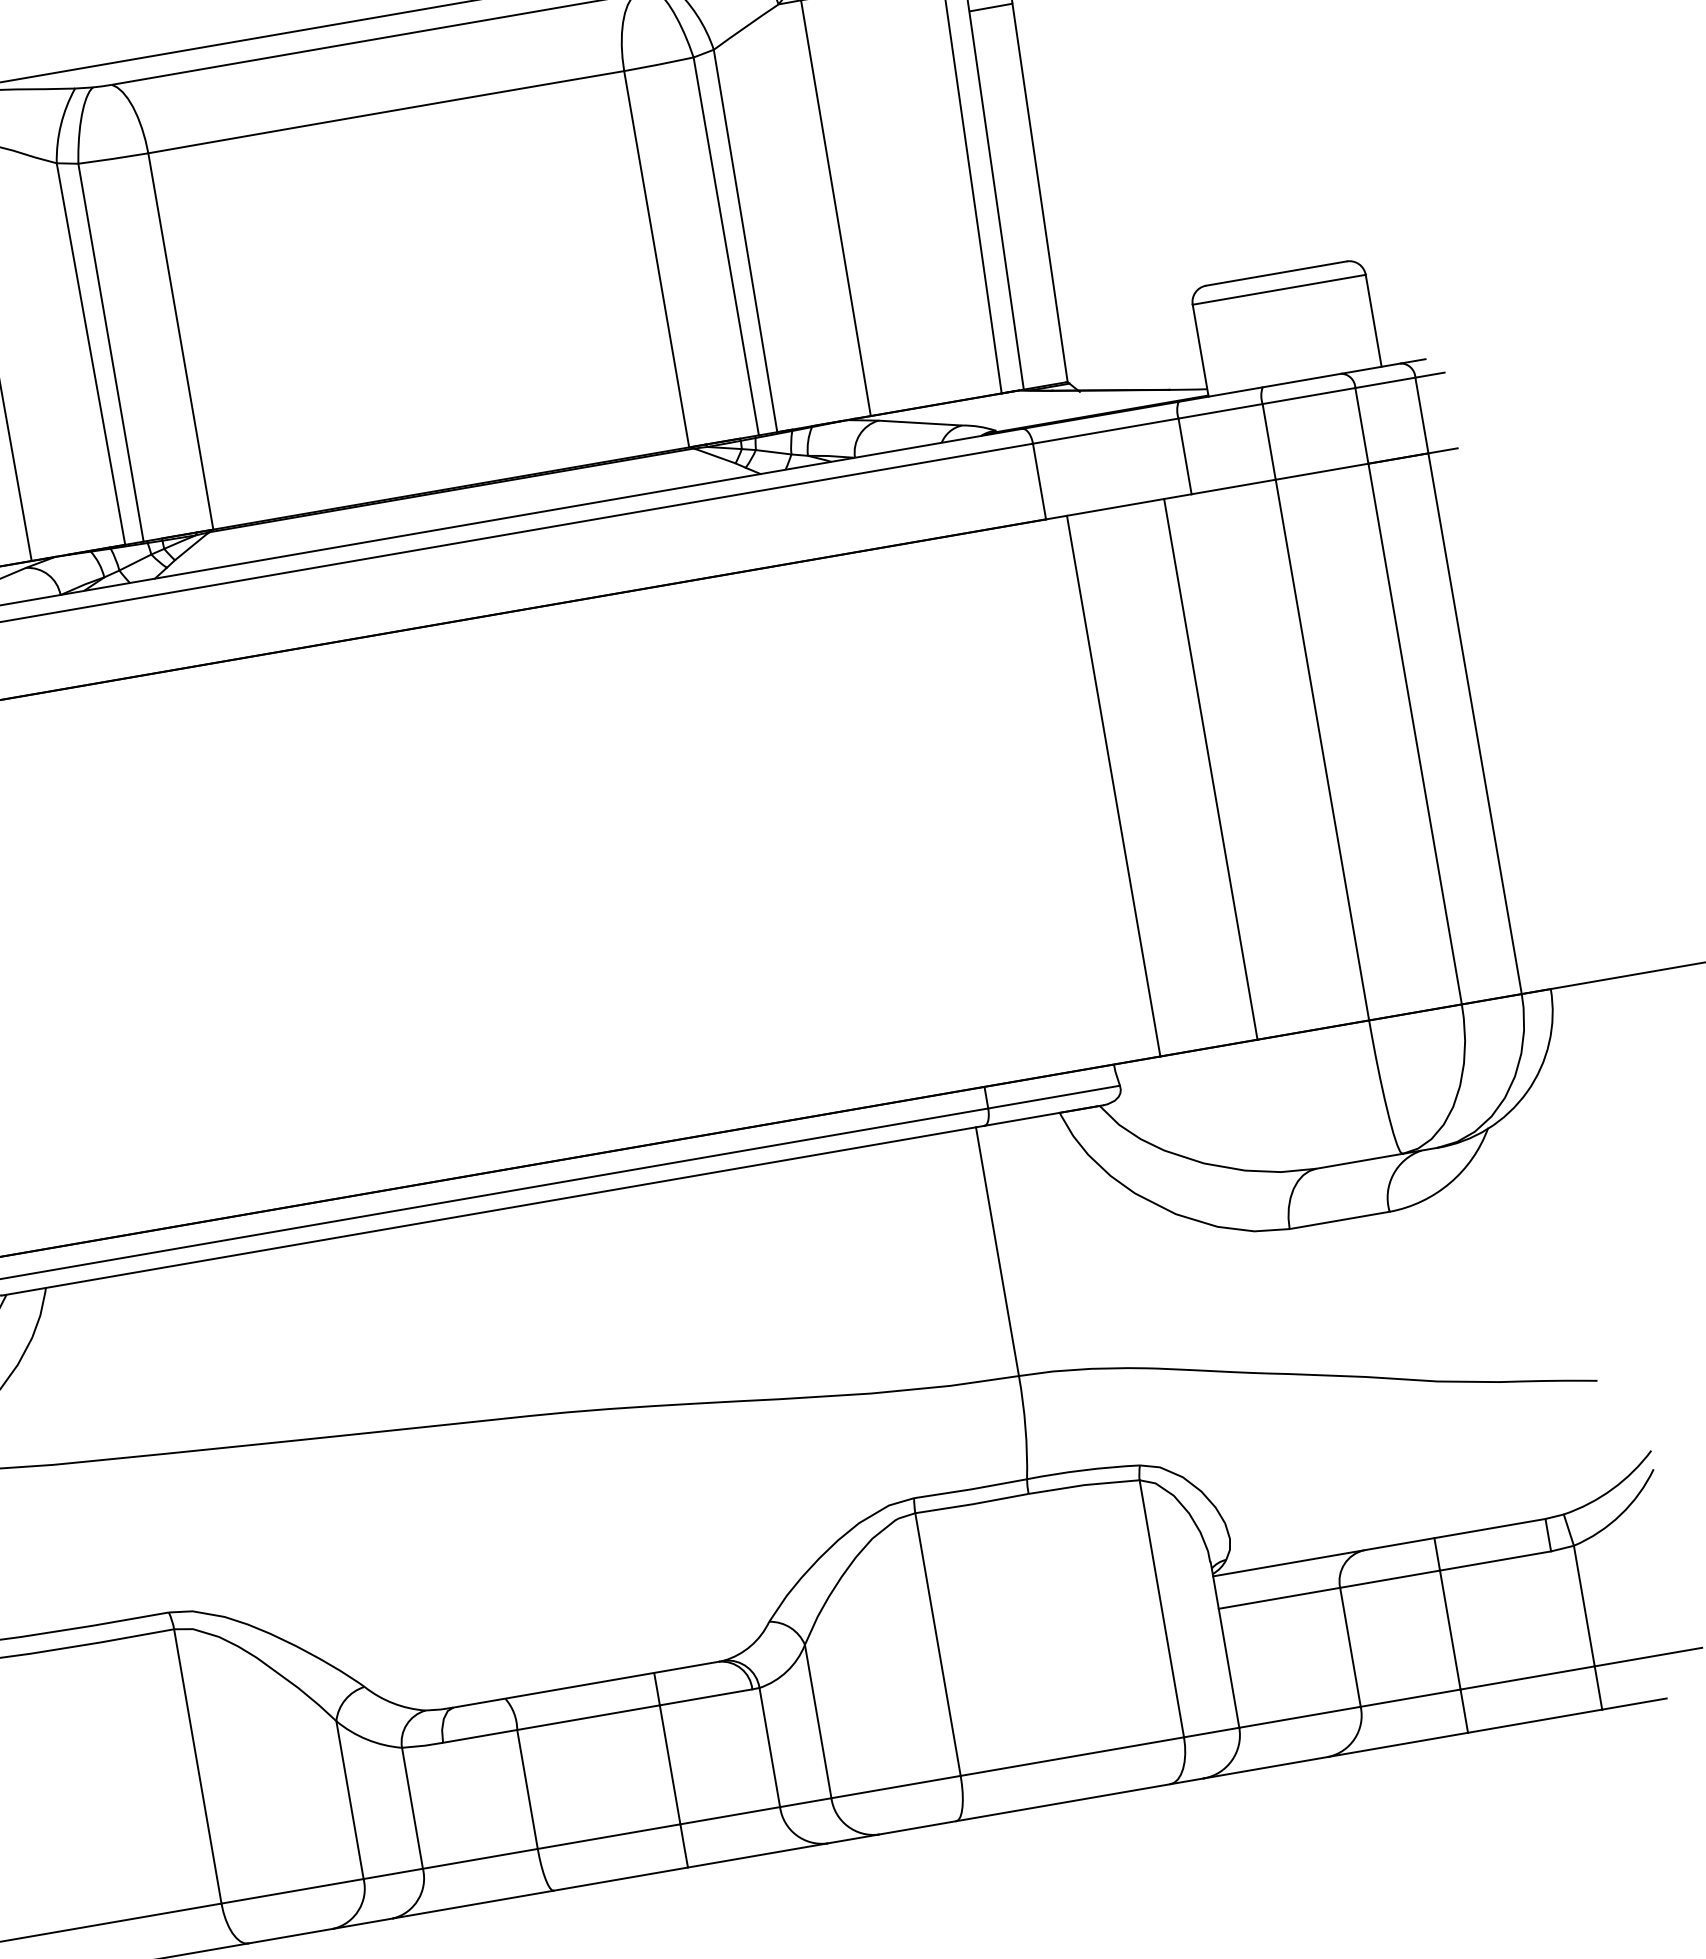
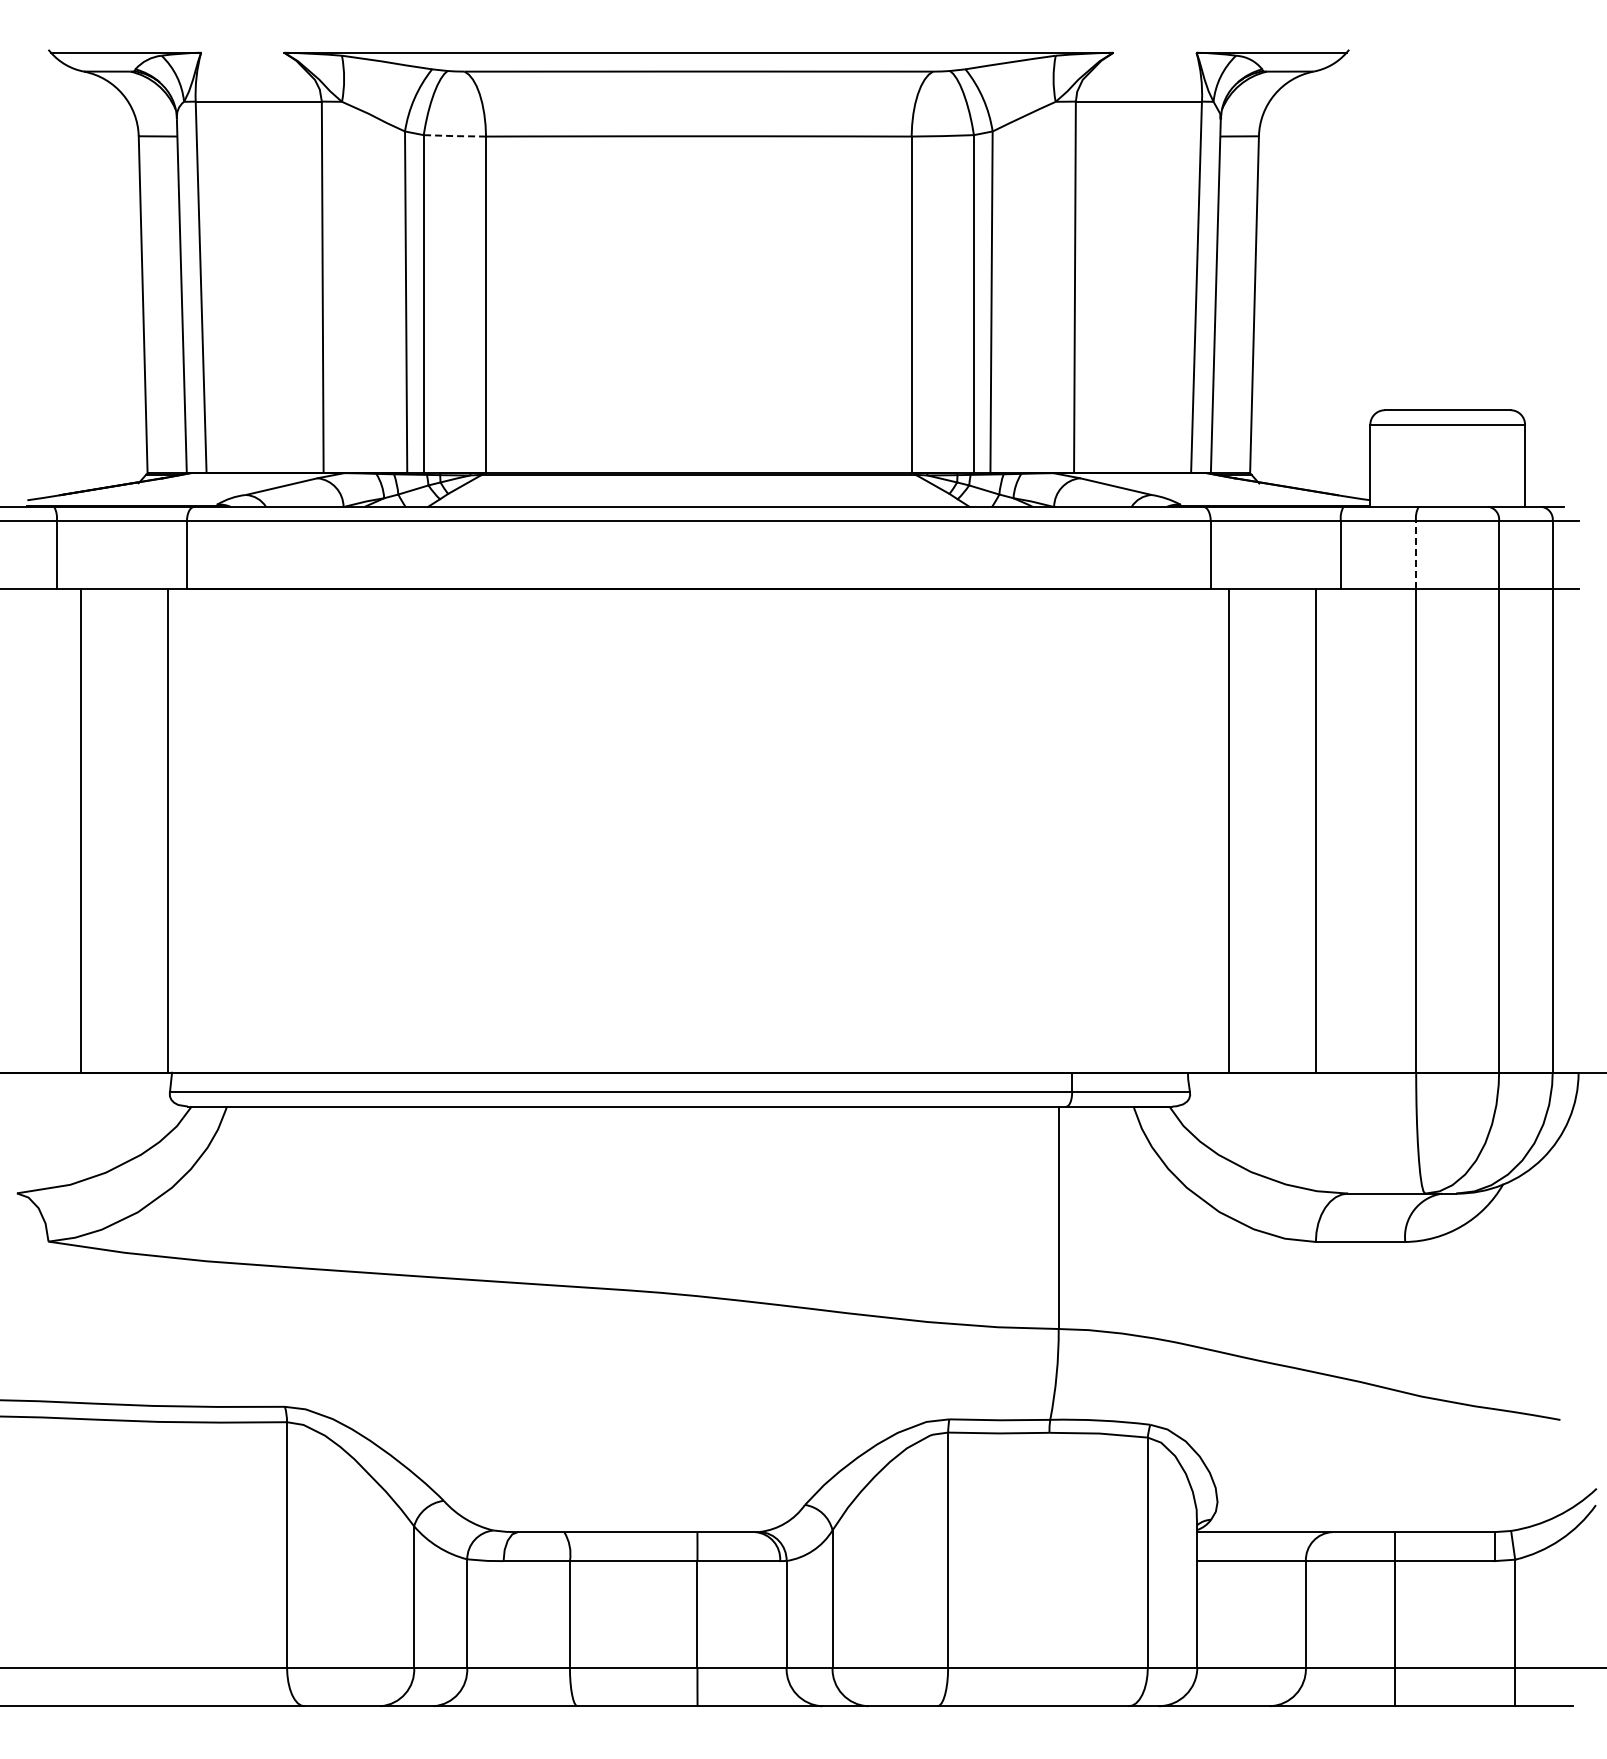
line: (114, 159) -> (455, 136), solid -> dashed
line: (1269, 442) -> (1416, 555), solid -> dashed

